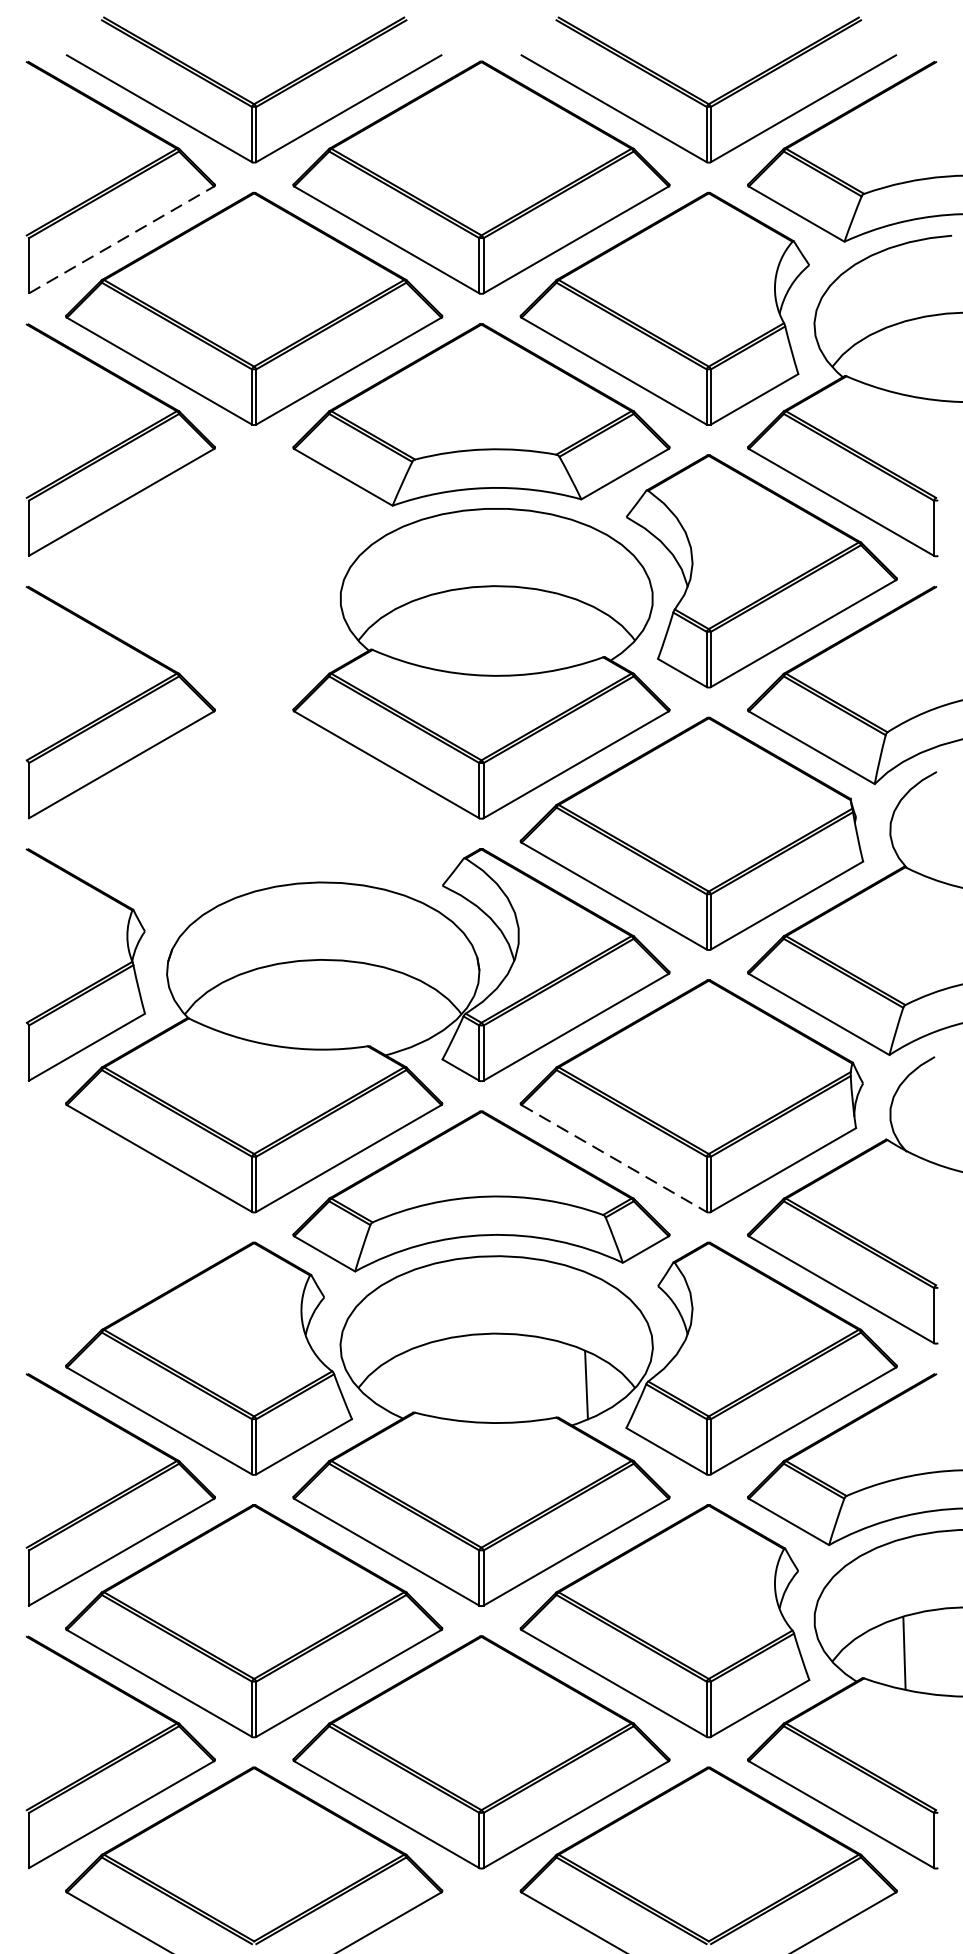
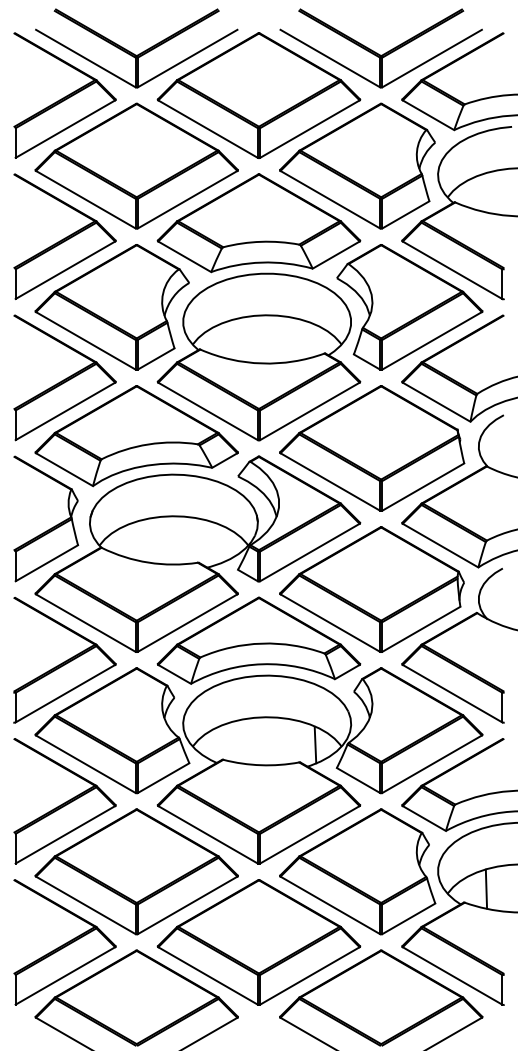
line: (121, 238) -> (65, 128), dashed -> solid
part: (207, 571) -> (111, 307), added
part: (253, 811) -> (136, 436), added
line: (614, 1159) -> (330, 623), dashed -> solid
part: (119, 1228) -> (64, 660), added

